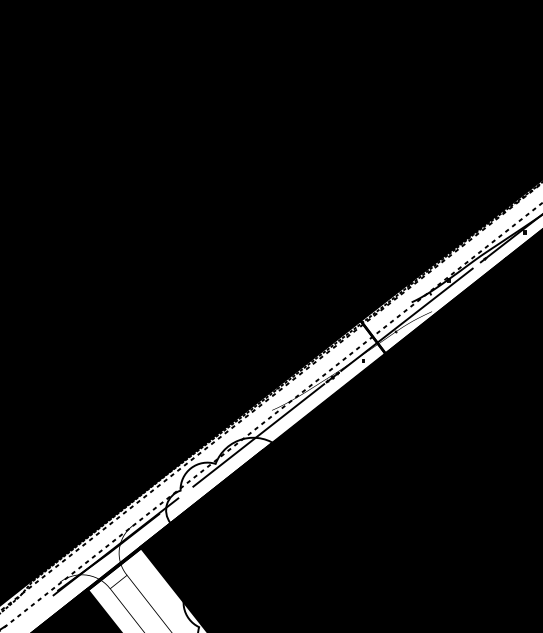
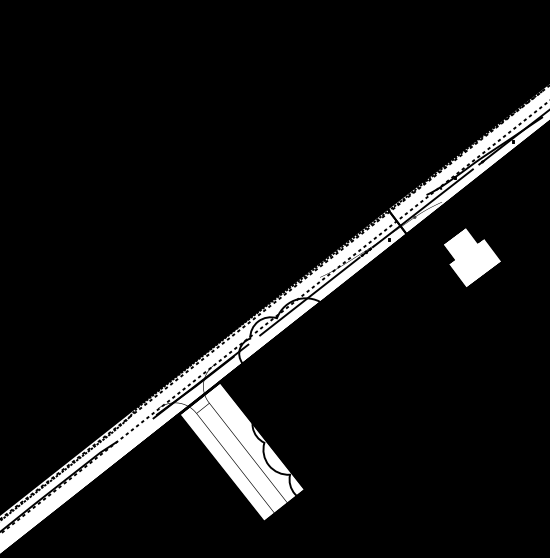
hatch: (471, 384) -> (472, 257), removed

